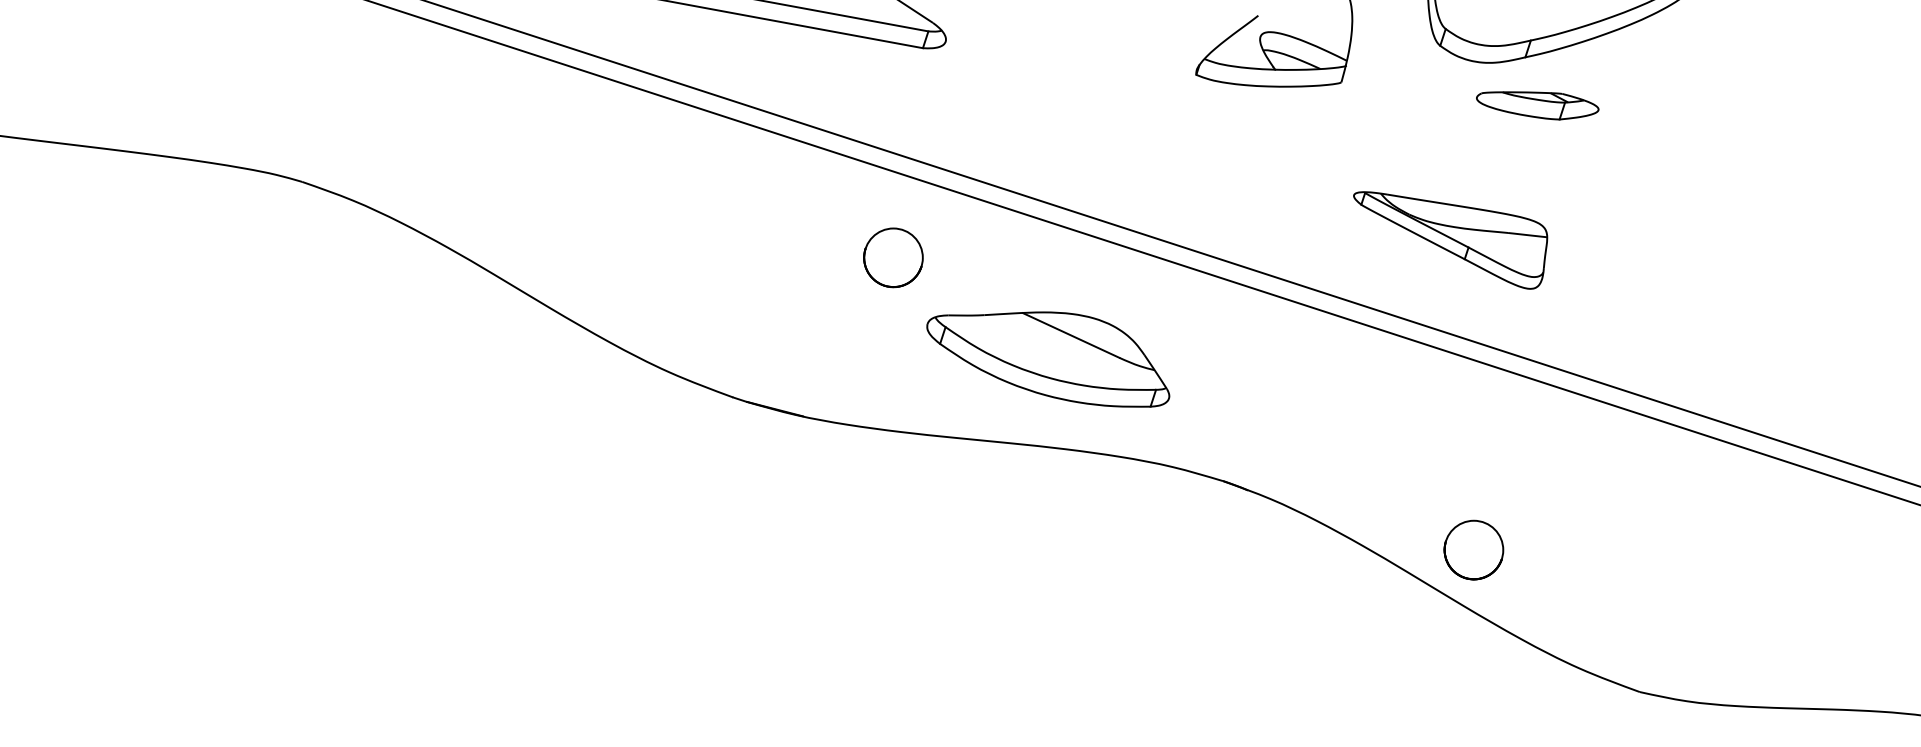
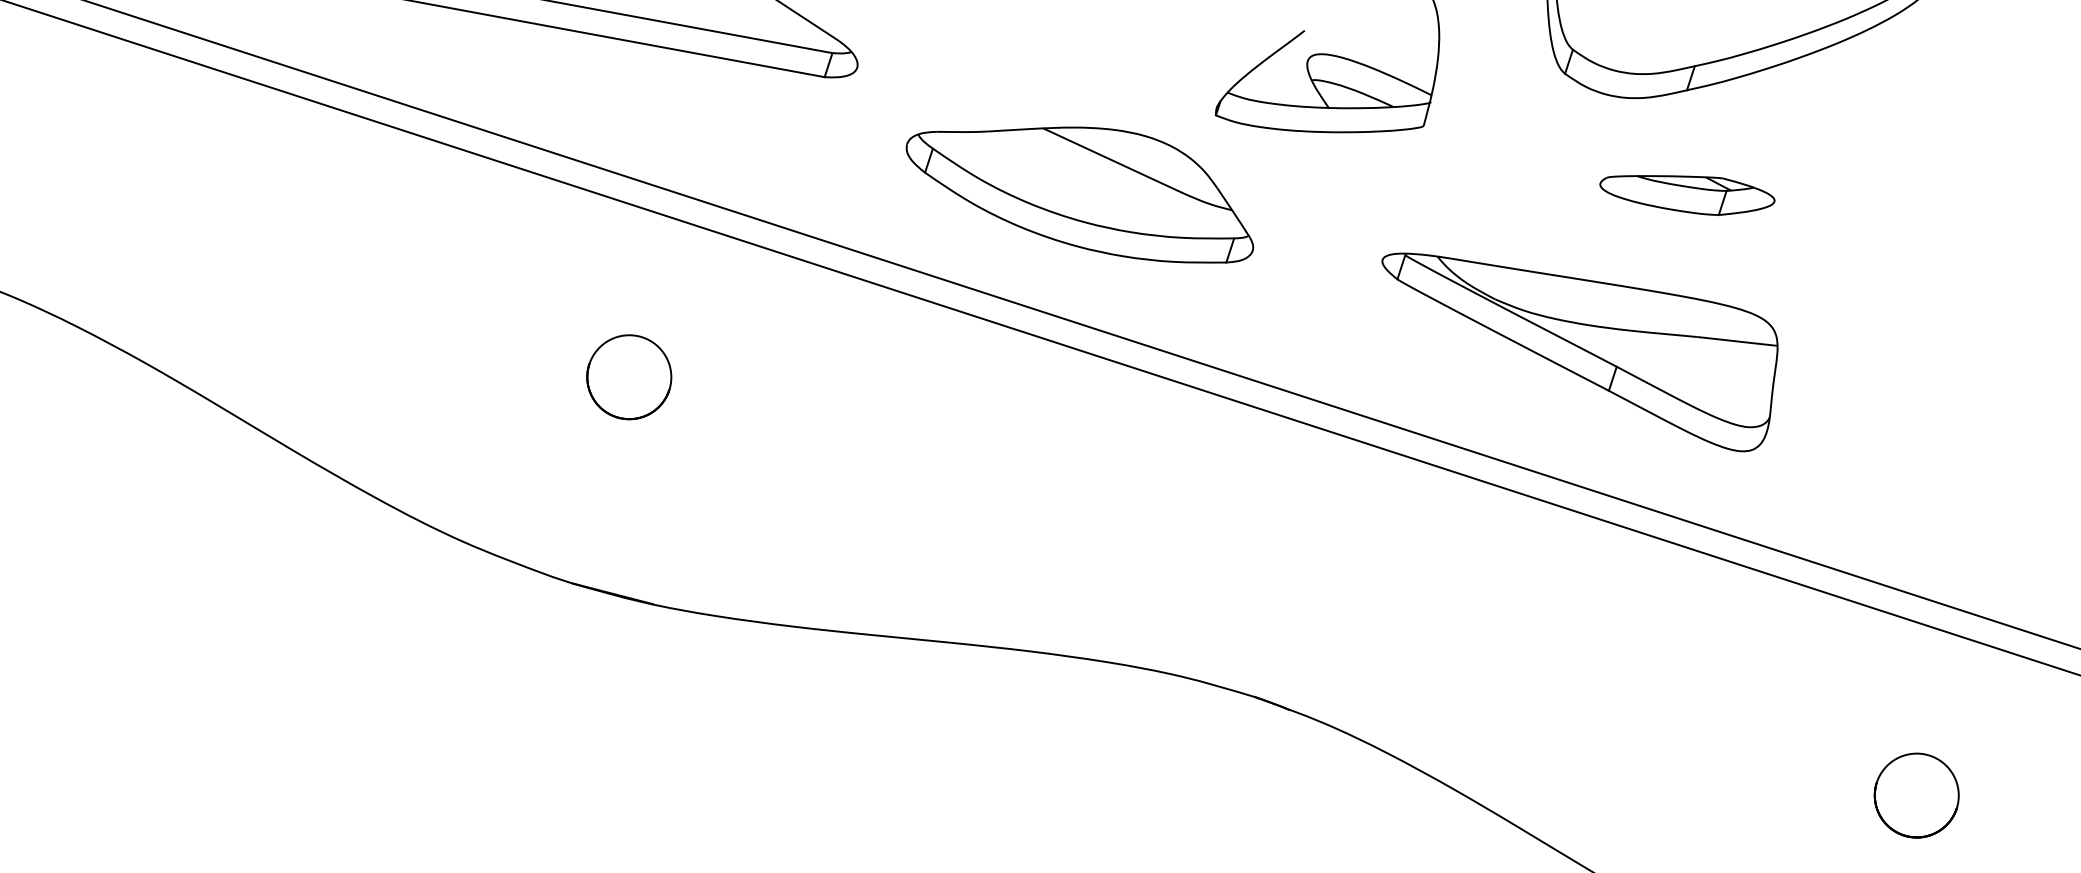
part: (1537, 105) -> (1687, 194), moved
part: (1450, 240) -> (1579, 352), size x1.43
part: (893, 257) -> (629, 376), moved
part: (1048, 359) -> (1080, 194), moved
part: (1473, 549) -> (1916, 794), moved

